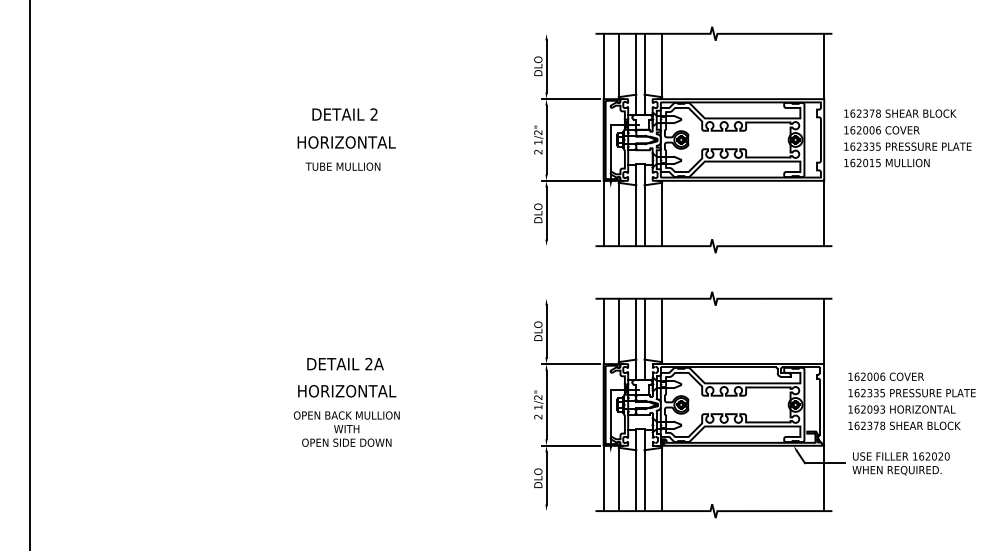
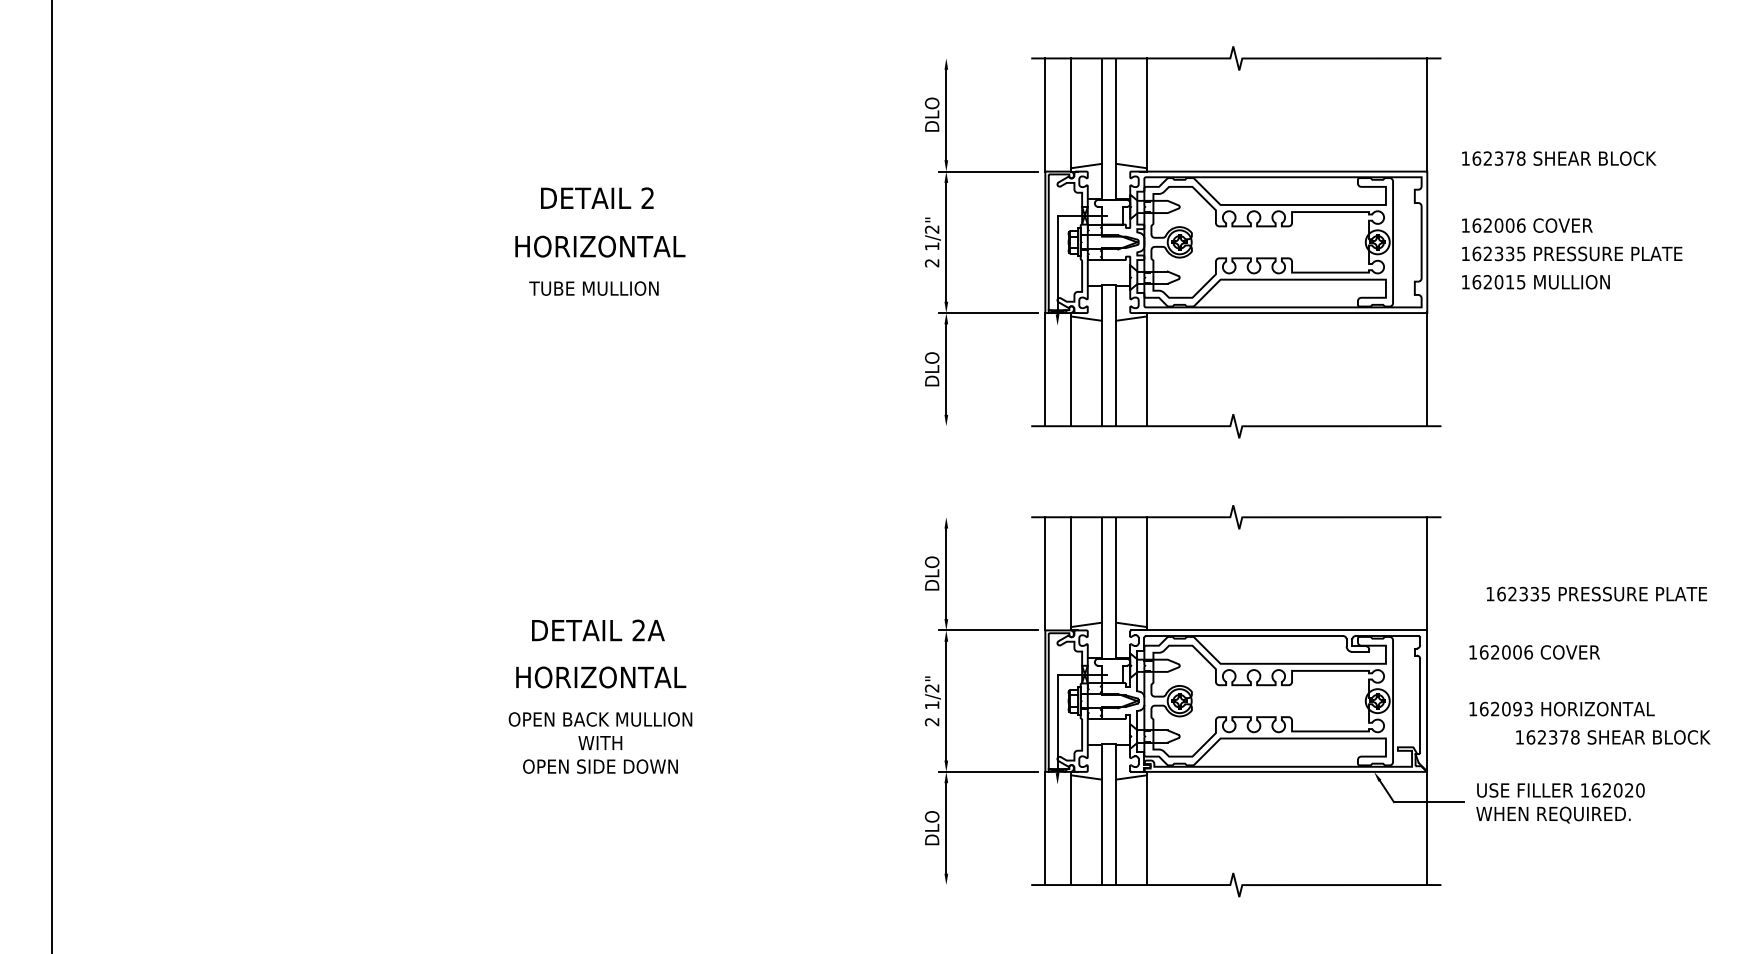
text: (900, 113) -> (1559, 158), moved
text: (911, 393) -> (1595, 594), moved
text: (904, 425) -> (1613, 736), moved

